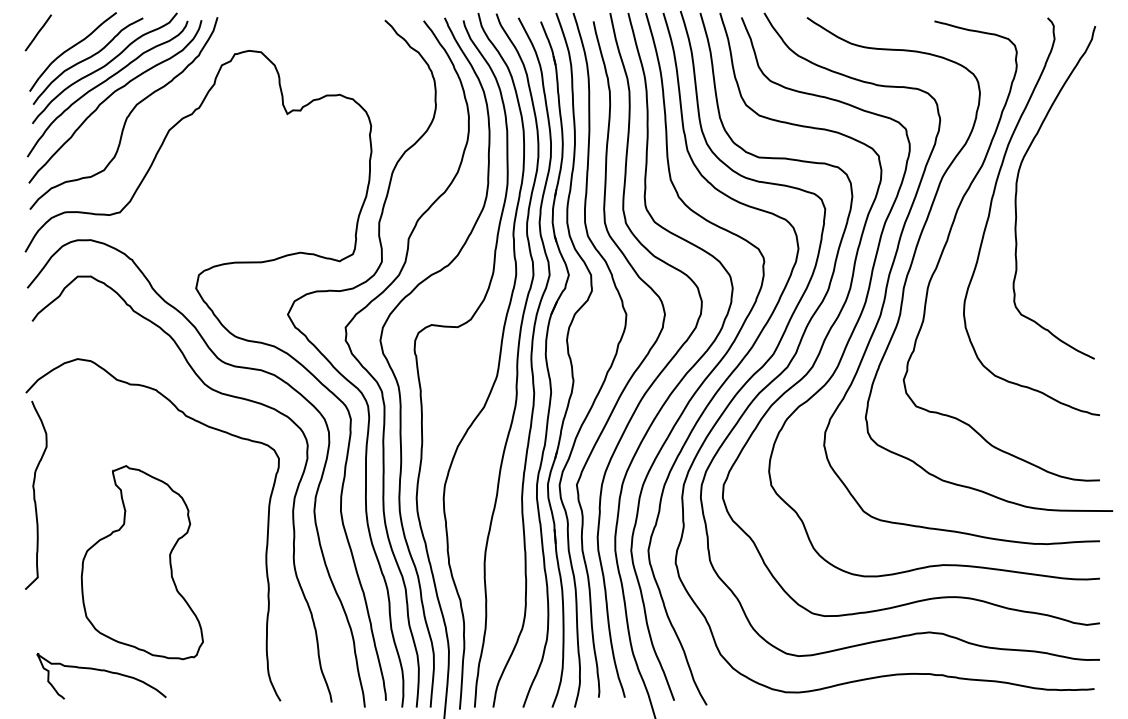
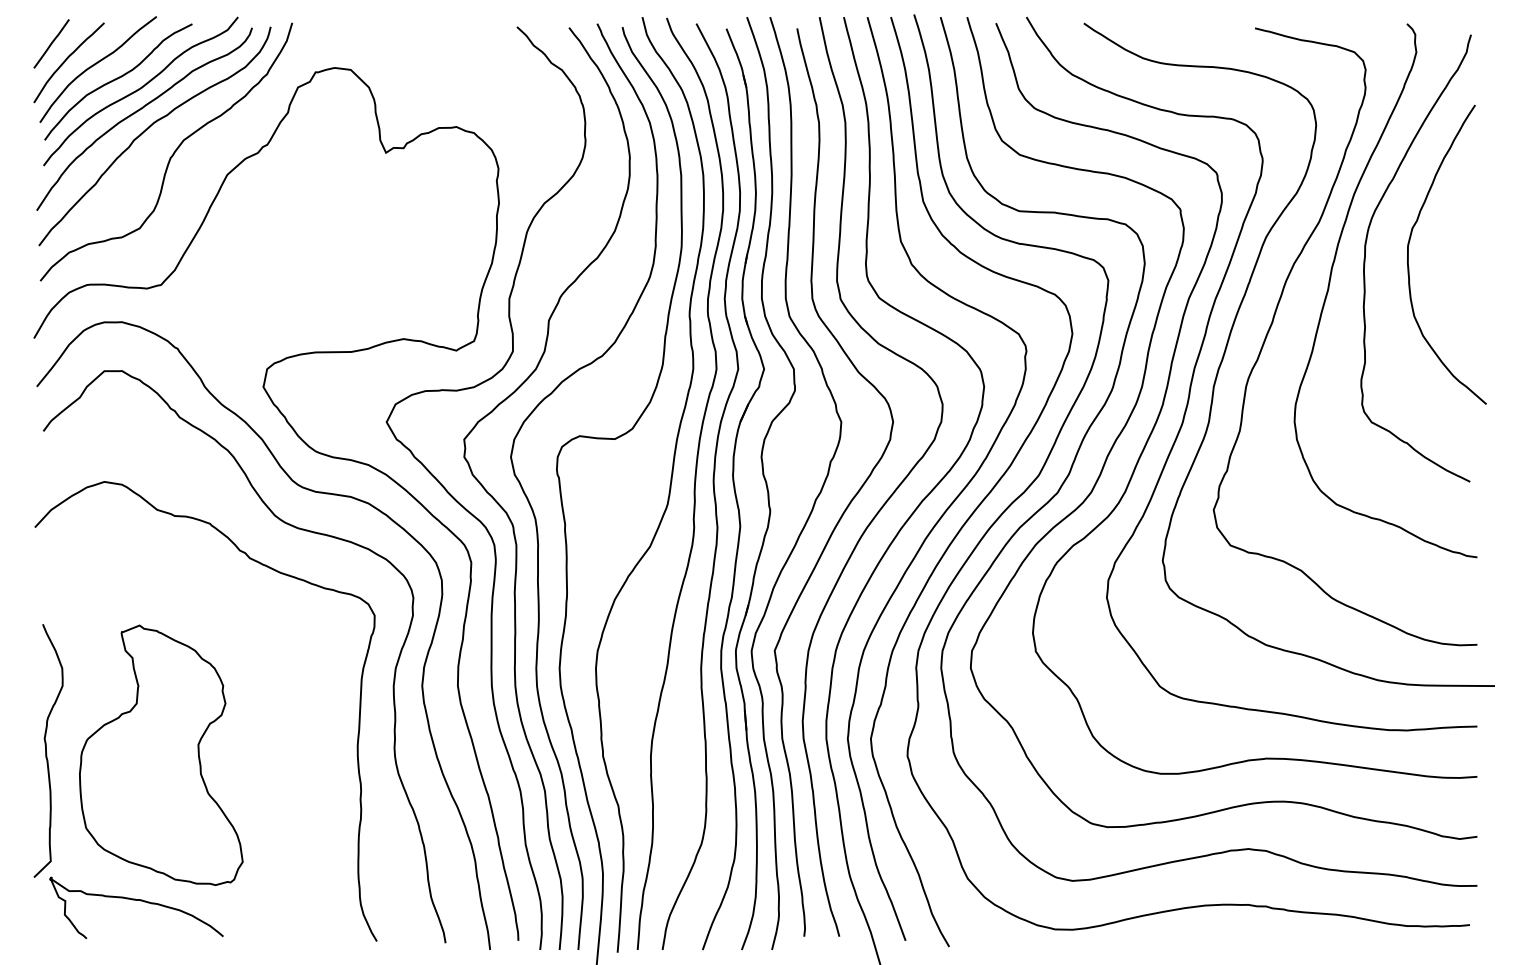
curve: (49, 45) -> (66, 60), added
curve: (1048, 189) -> (1408, 254), added
curve: (34, 495) -> (46, 750), moved
part: (142, 562) -> (161, 754), moved

